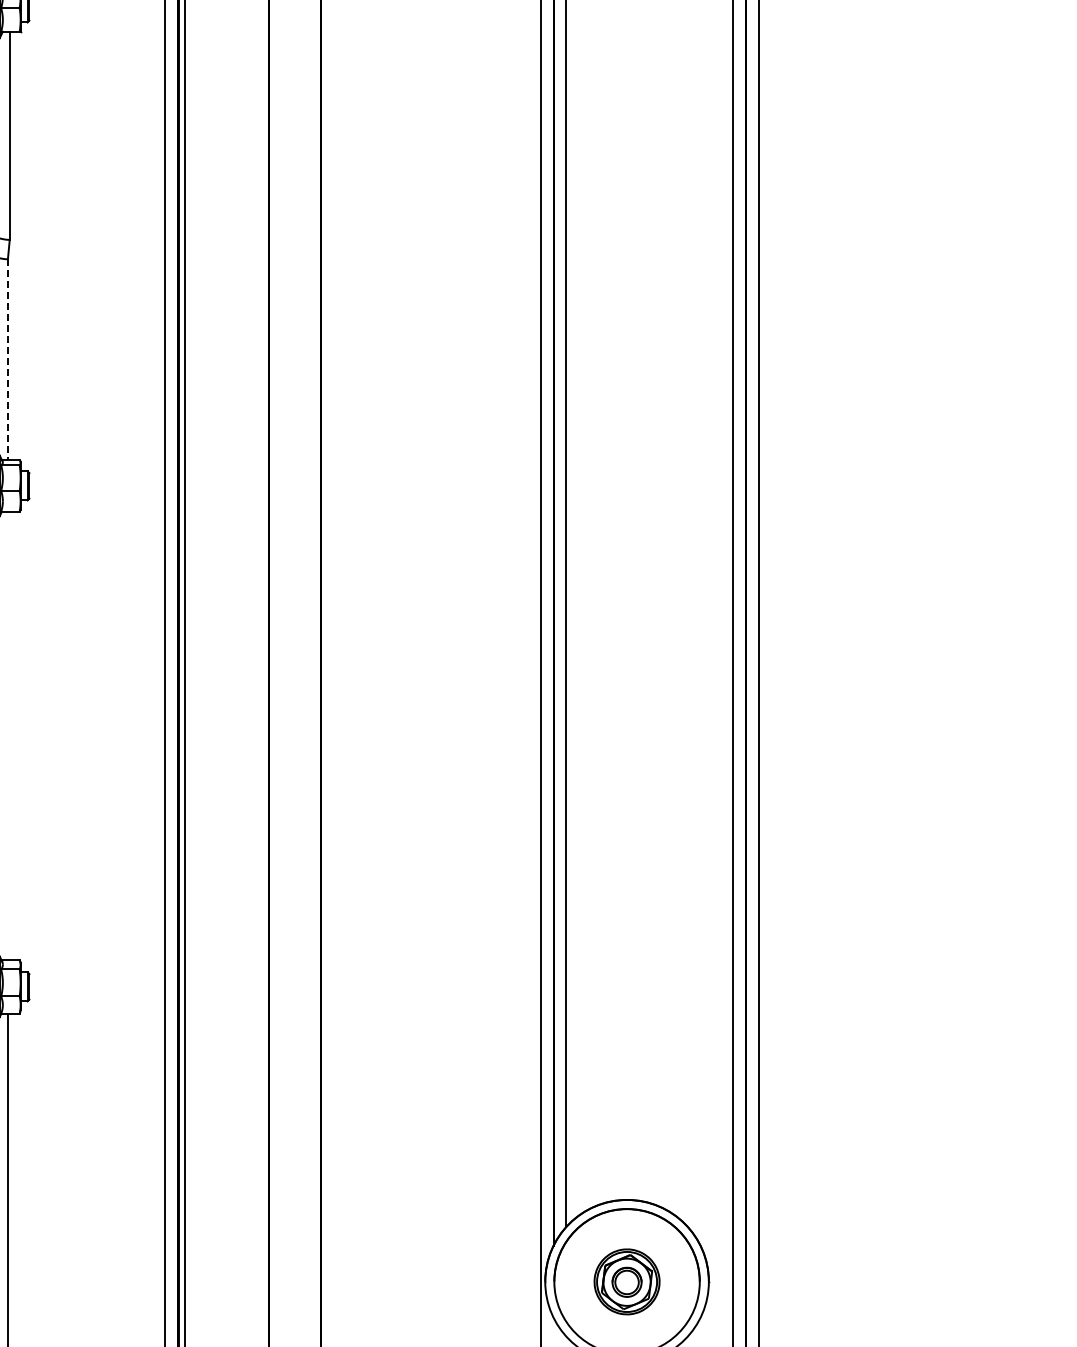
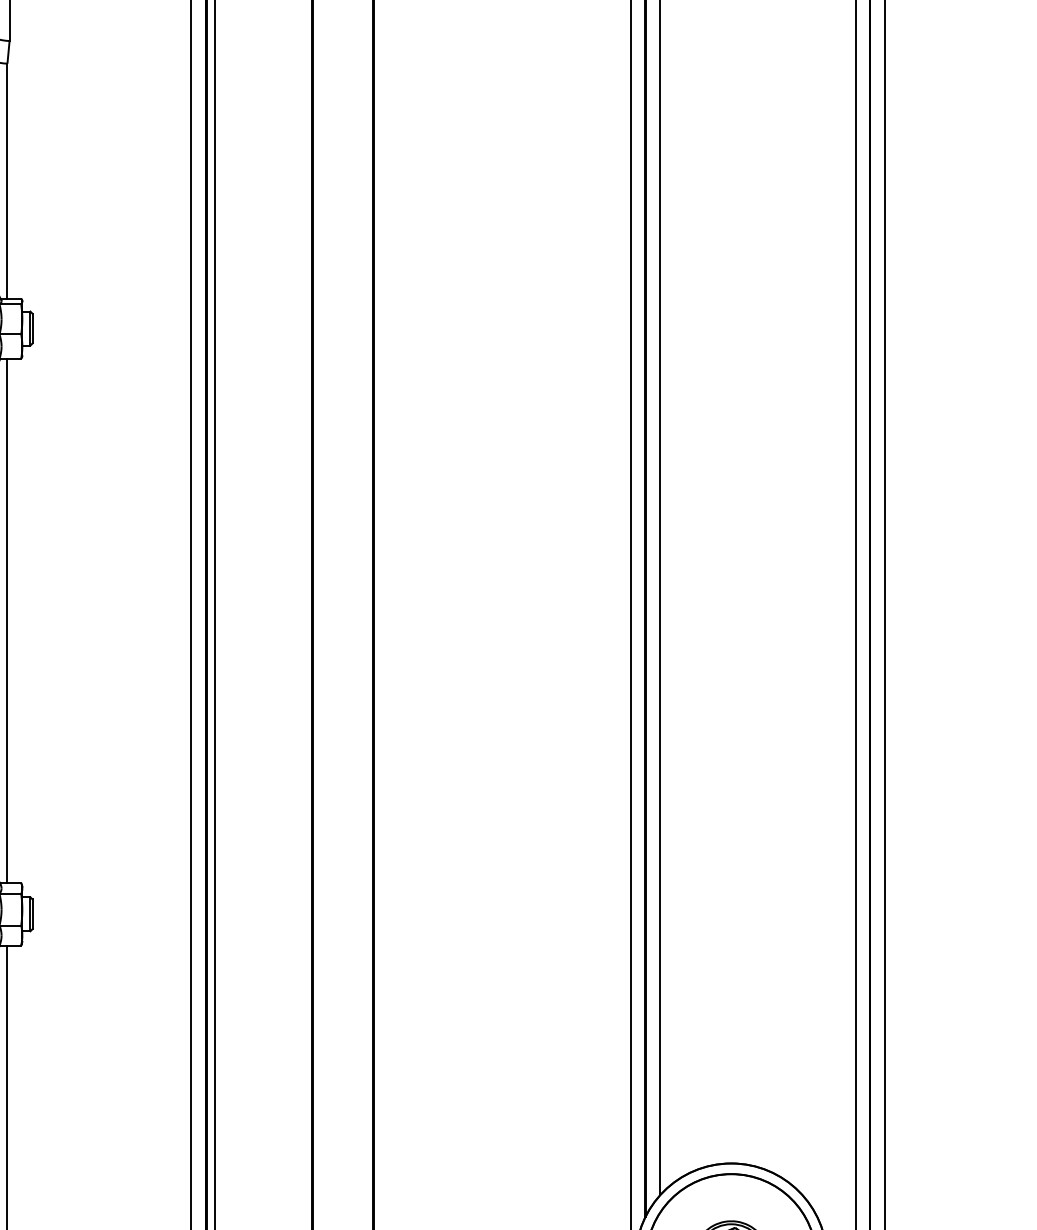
line: (7, 360) -> (6, 181), dashed -> solid
line: (7, 735) -> (6, 620), added

